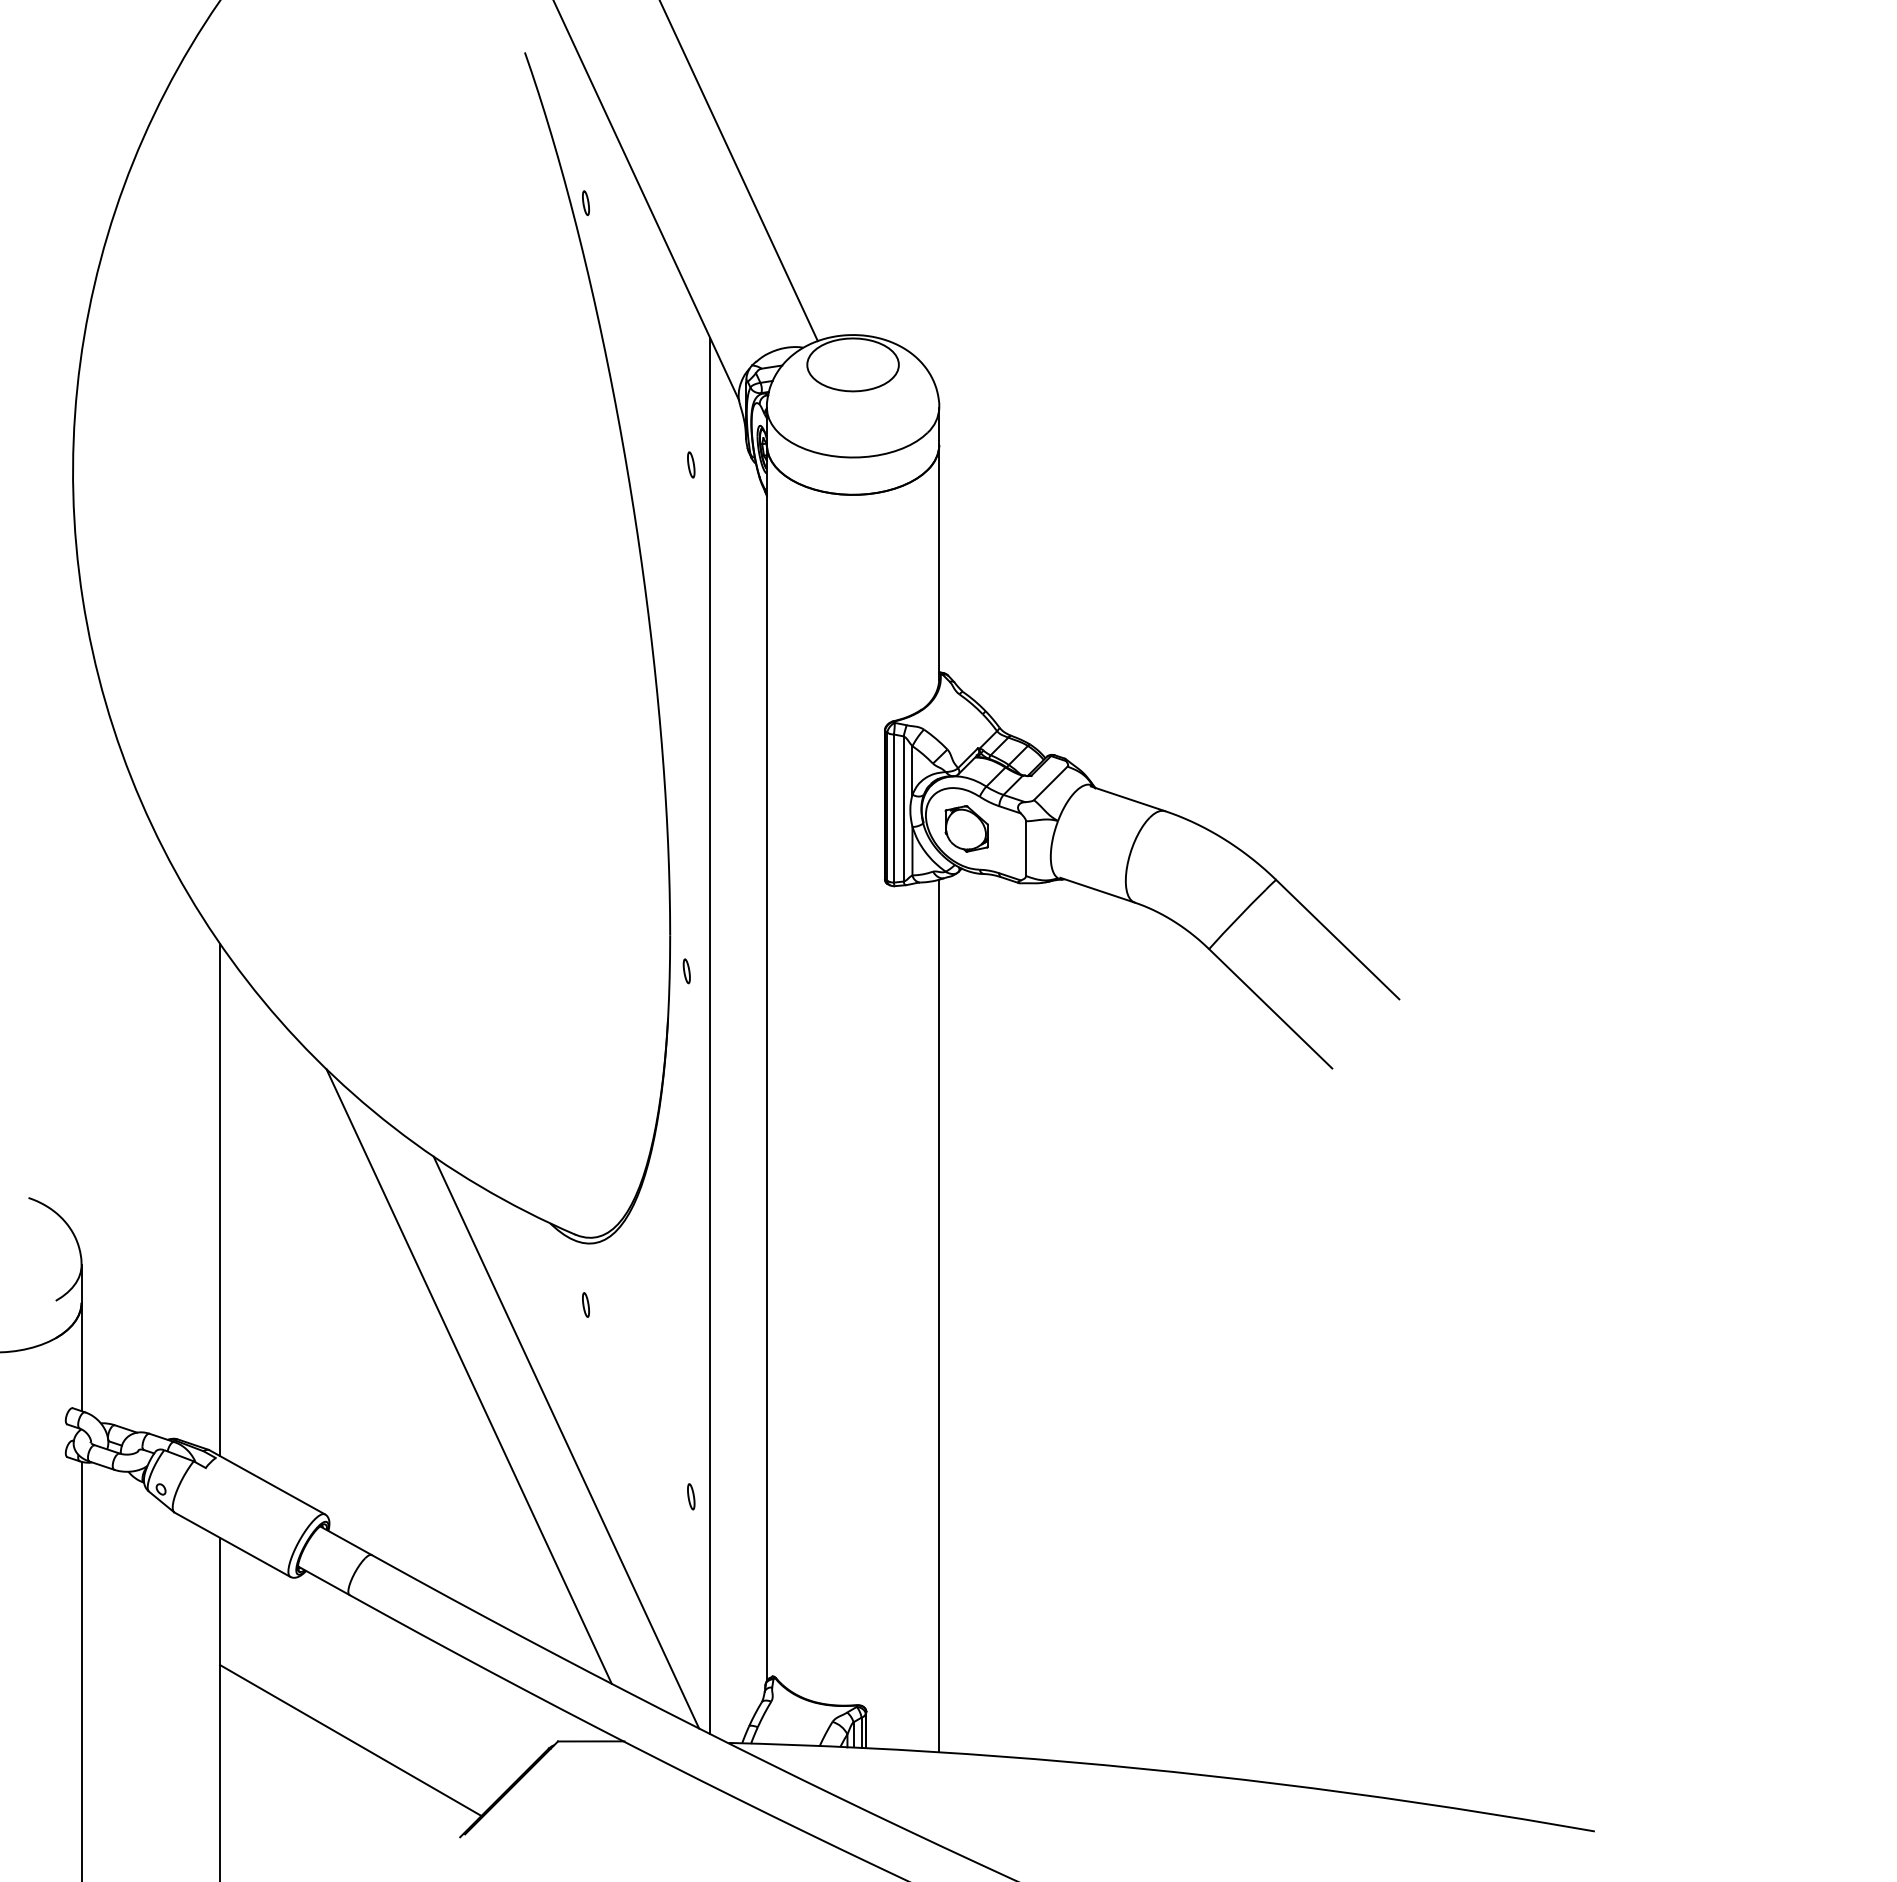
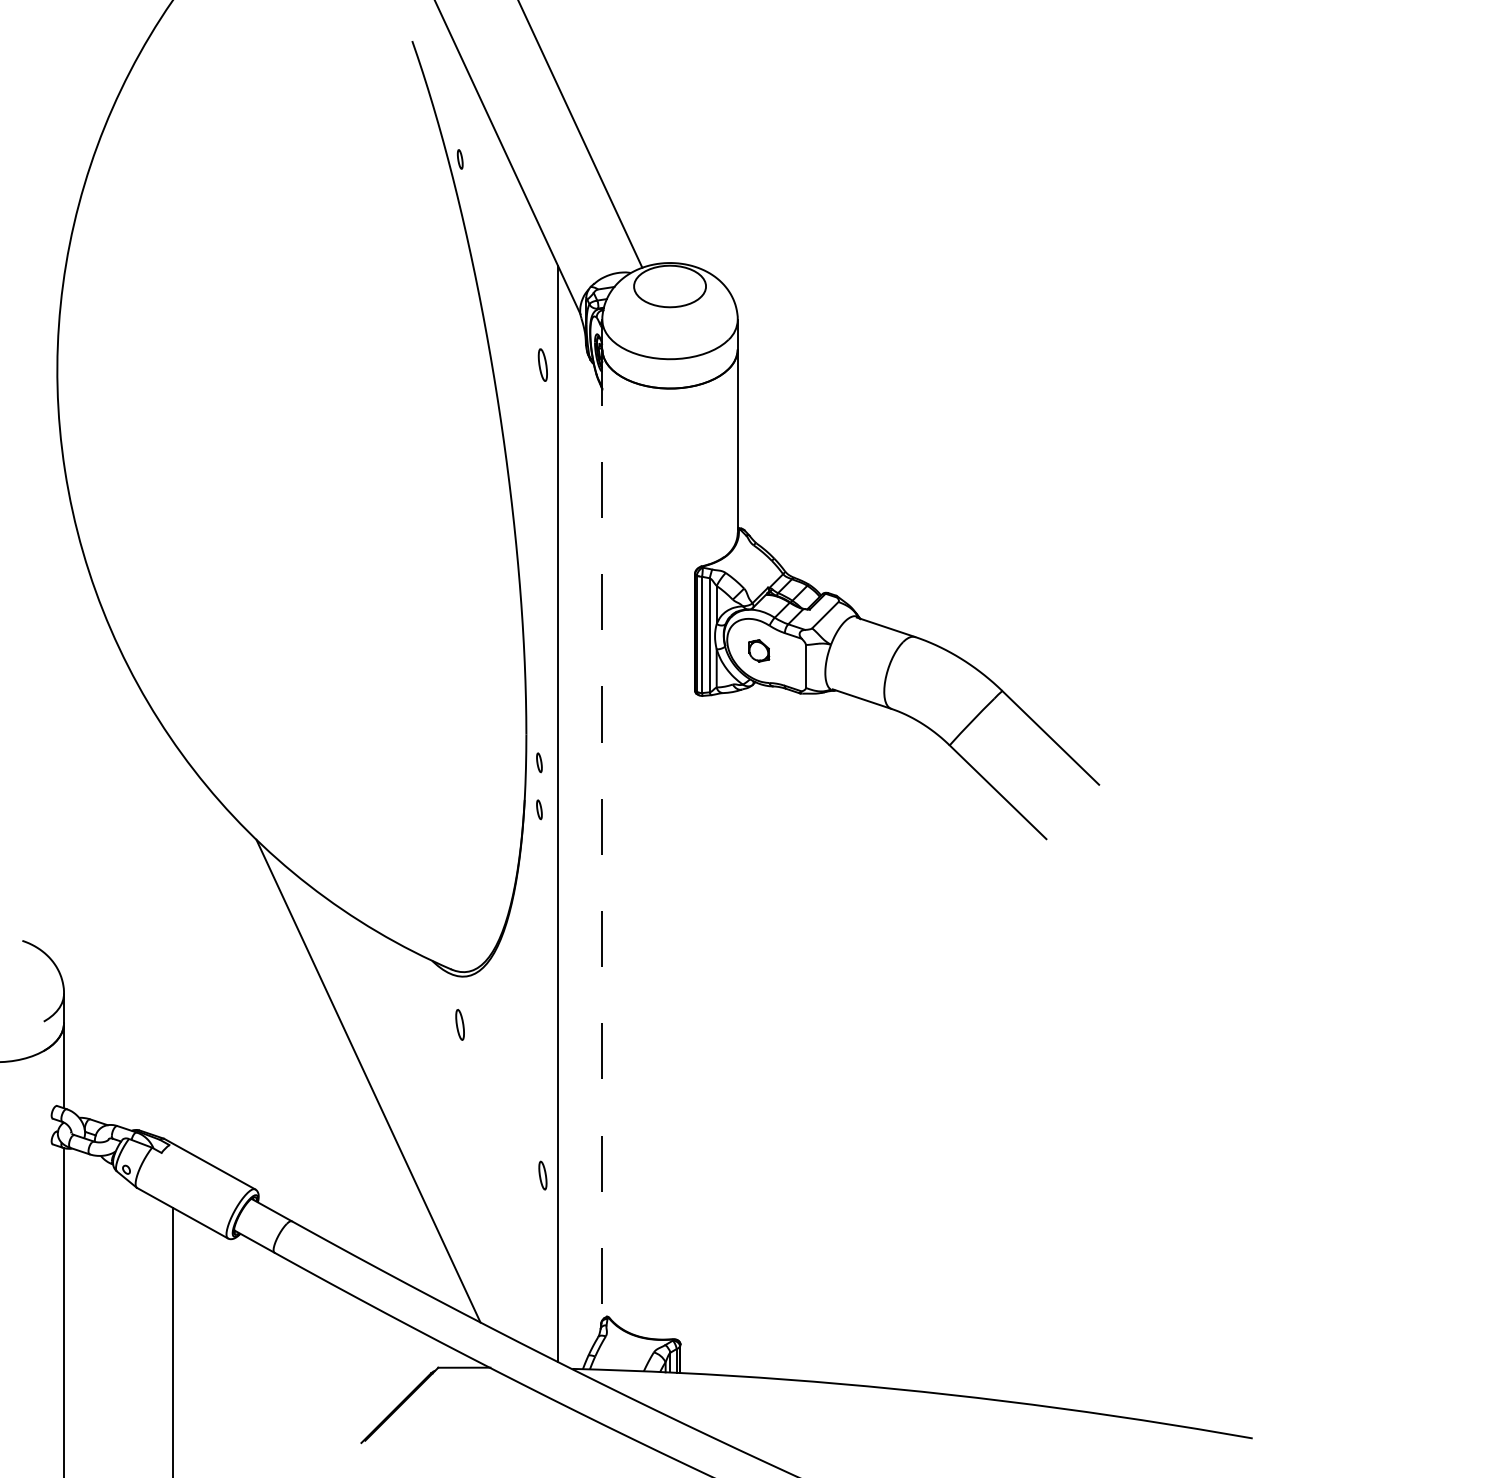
part: (690, 464) -> (542, 364), size x1.6
part: (965, 828) -> (758, 650), size x0.6
part: (686, 1030) -> (539, 809), added
line: (767, 1063) -> (602, 835), solid -> dashed
line: (219, 1200) -> (172, 942), removed
part: (586, 1304) -> (460, 1024), size x1.6
line: (938, 1315) -> (737, 1033), removed
line: (565, 1441) -> (444, 1132), removed
part: (690, 1496) -> (542, 1175), size x1.4
line: (350, 1739) -> (275, 1366), removed

